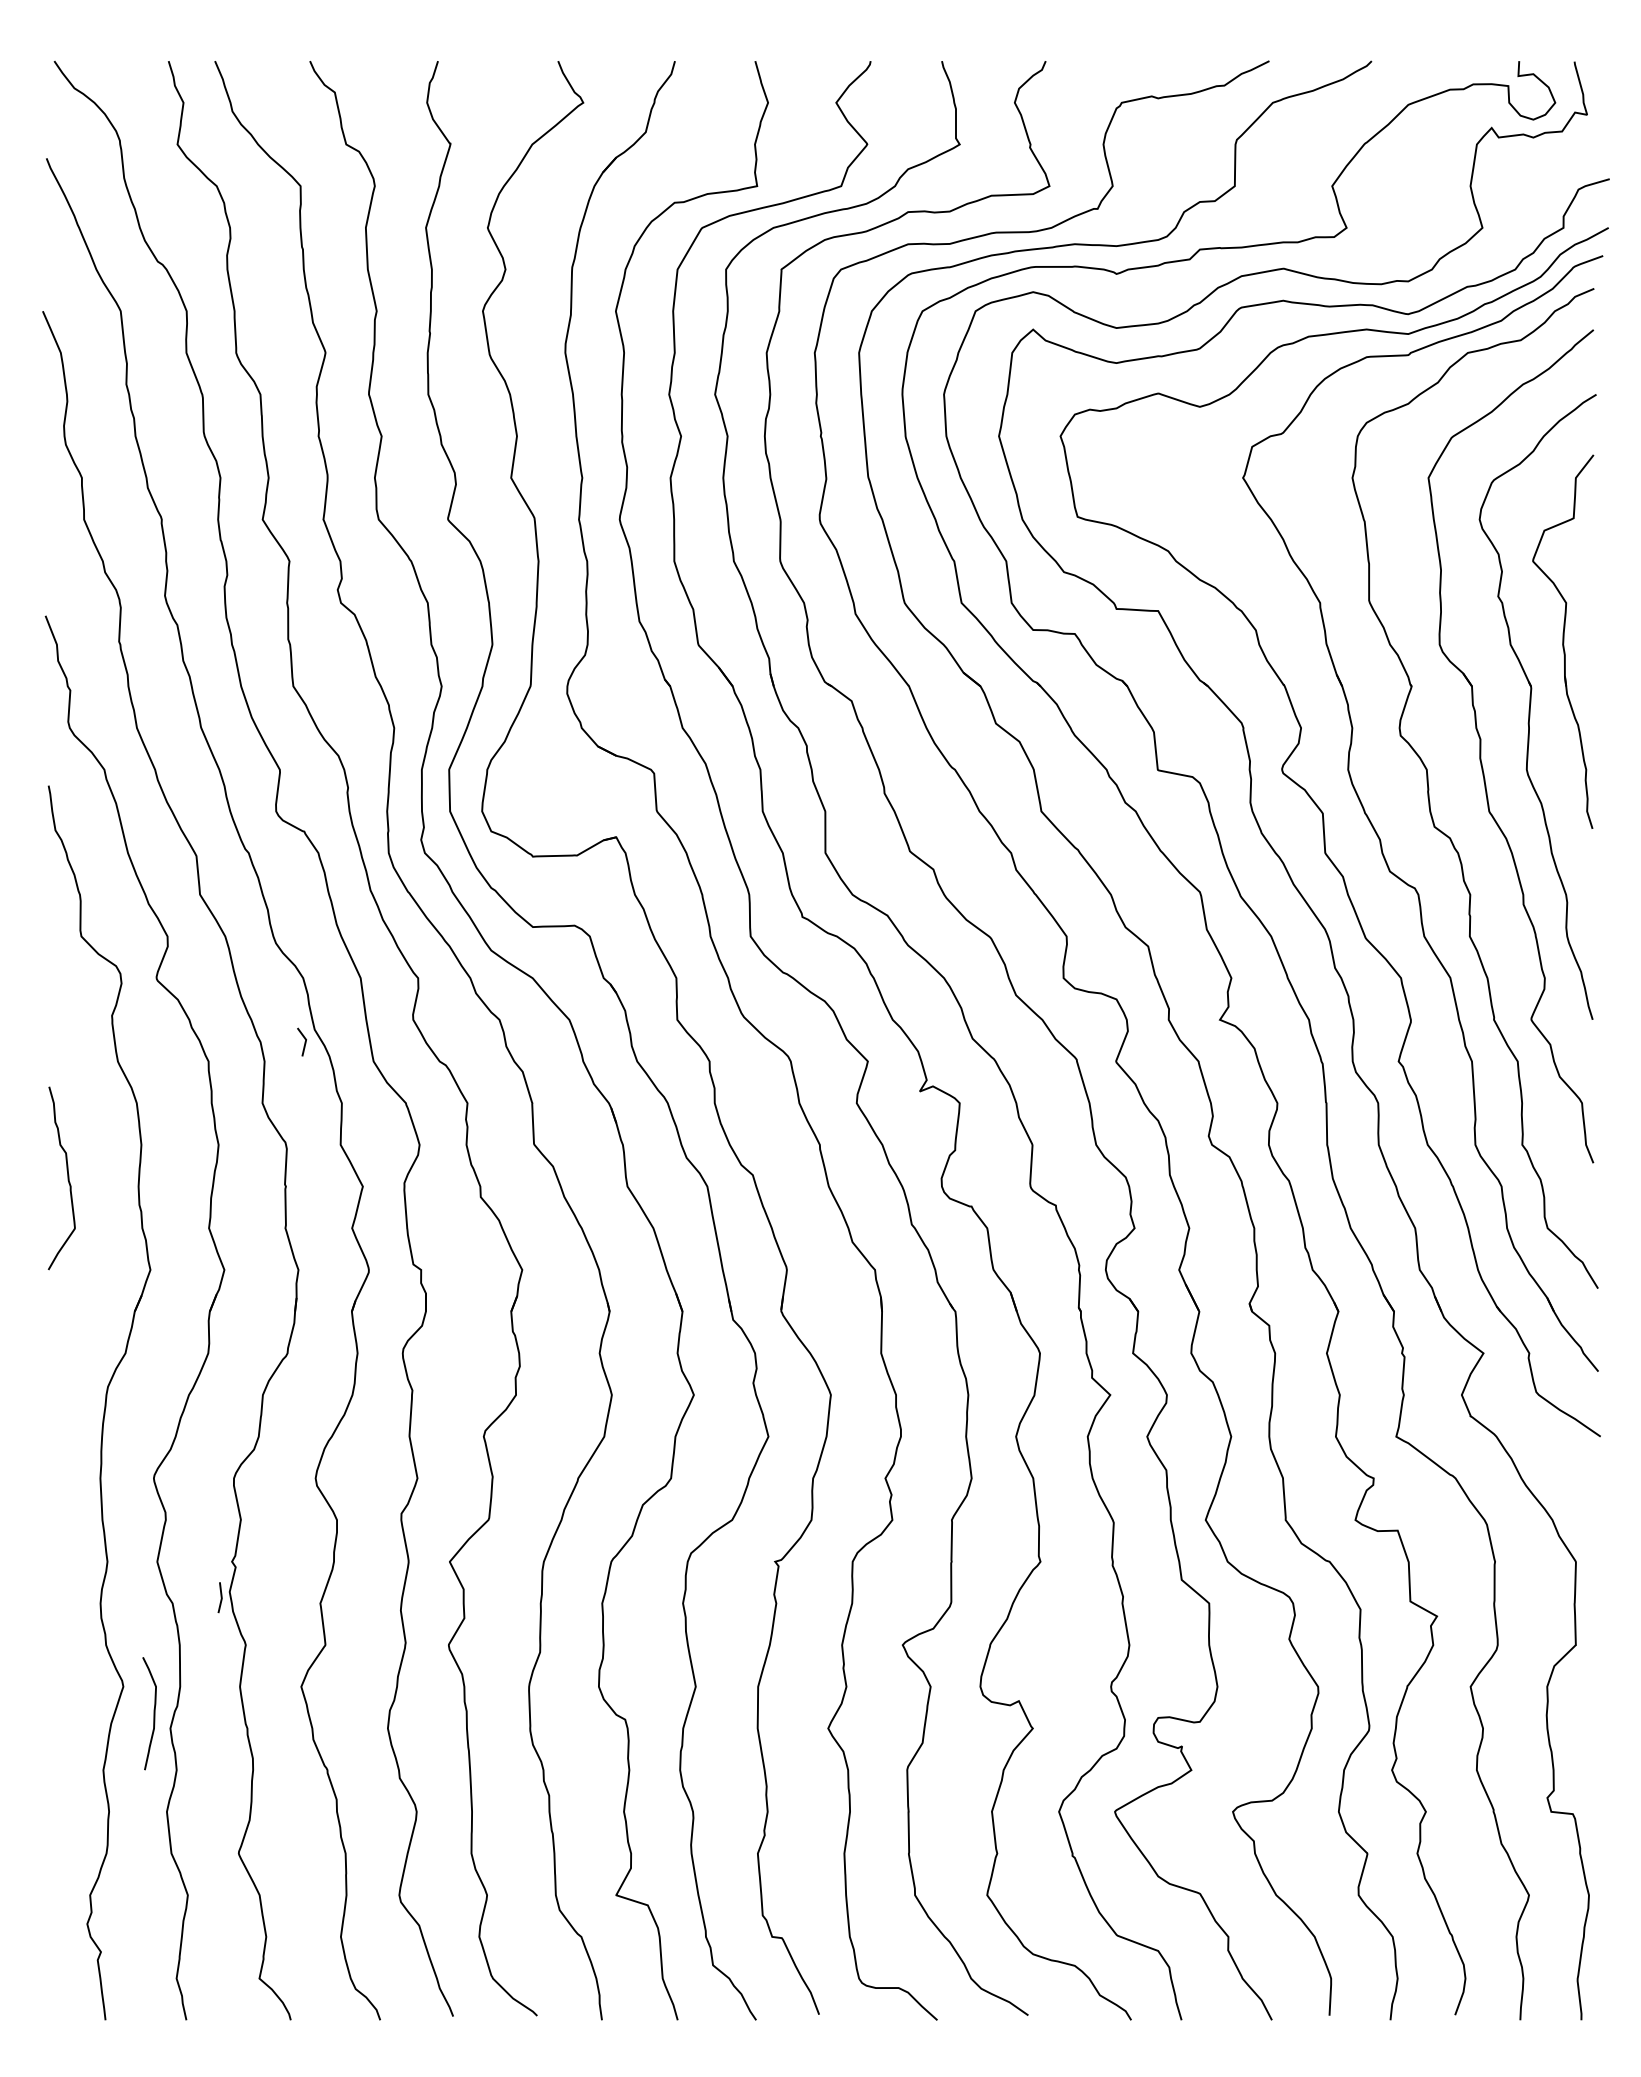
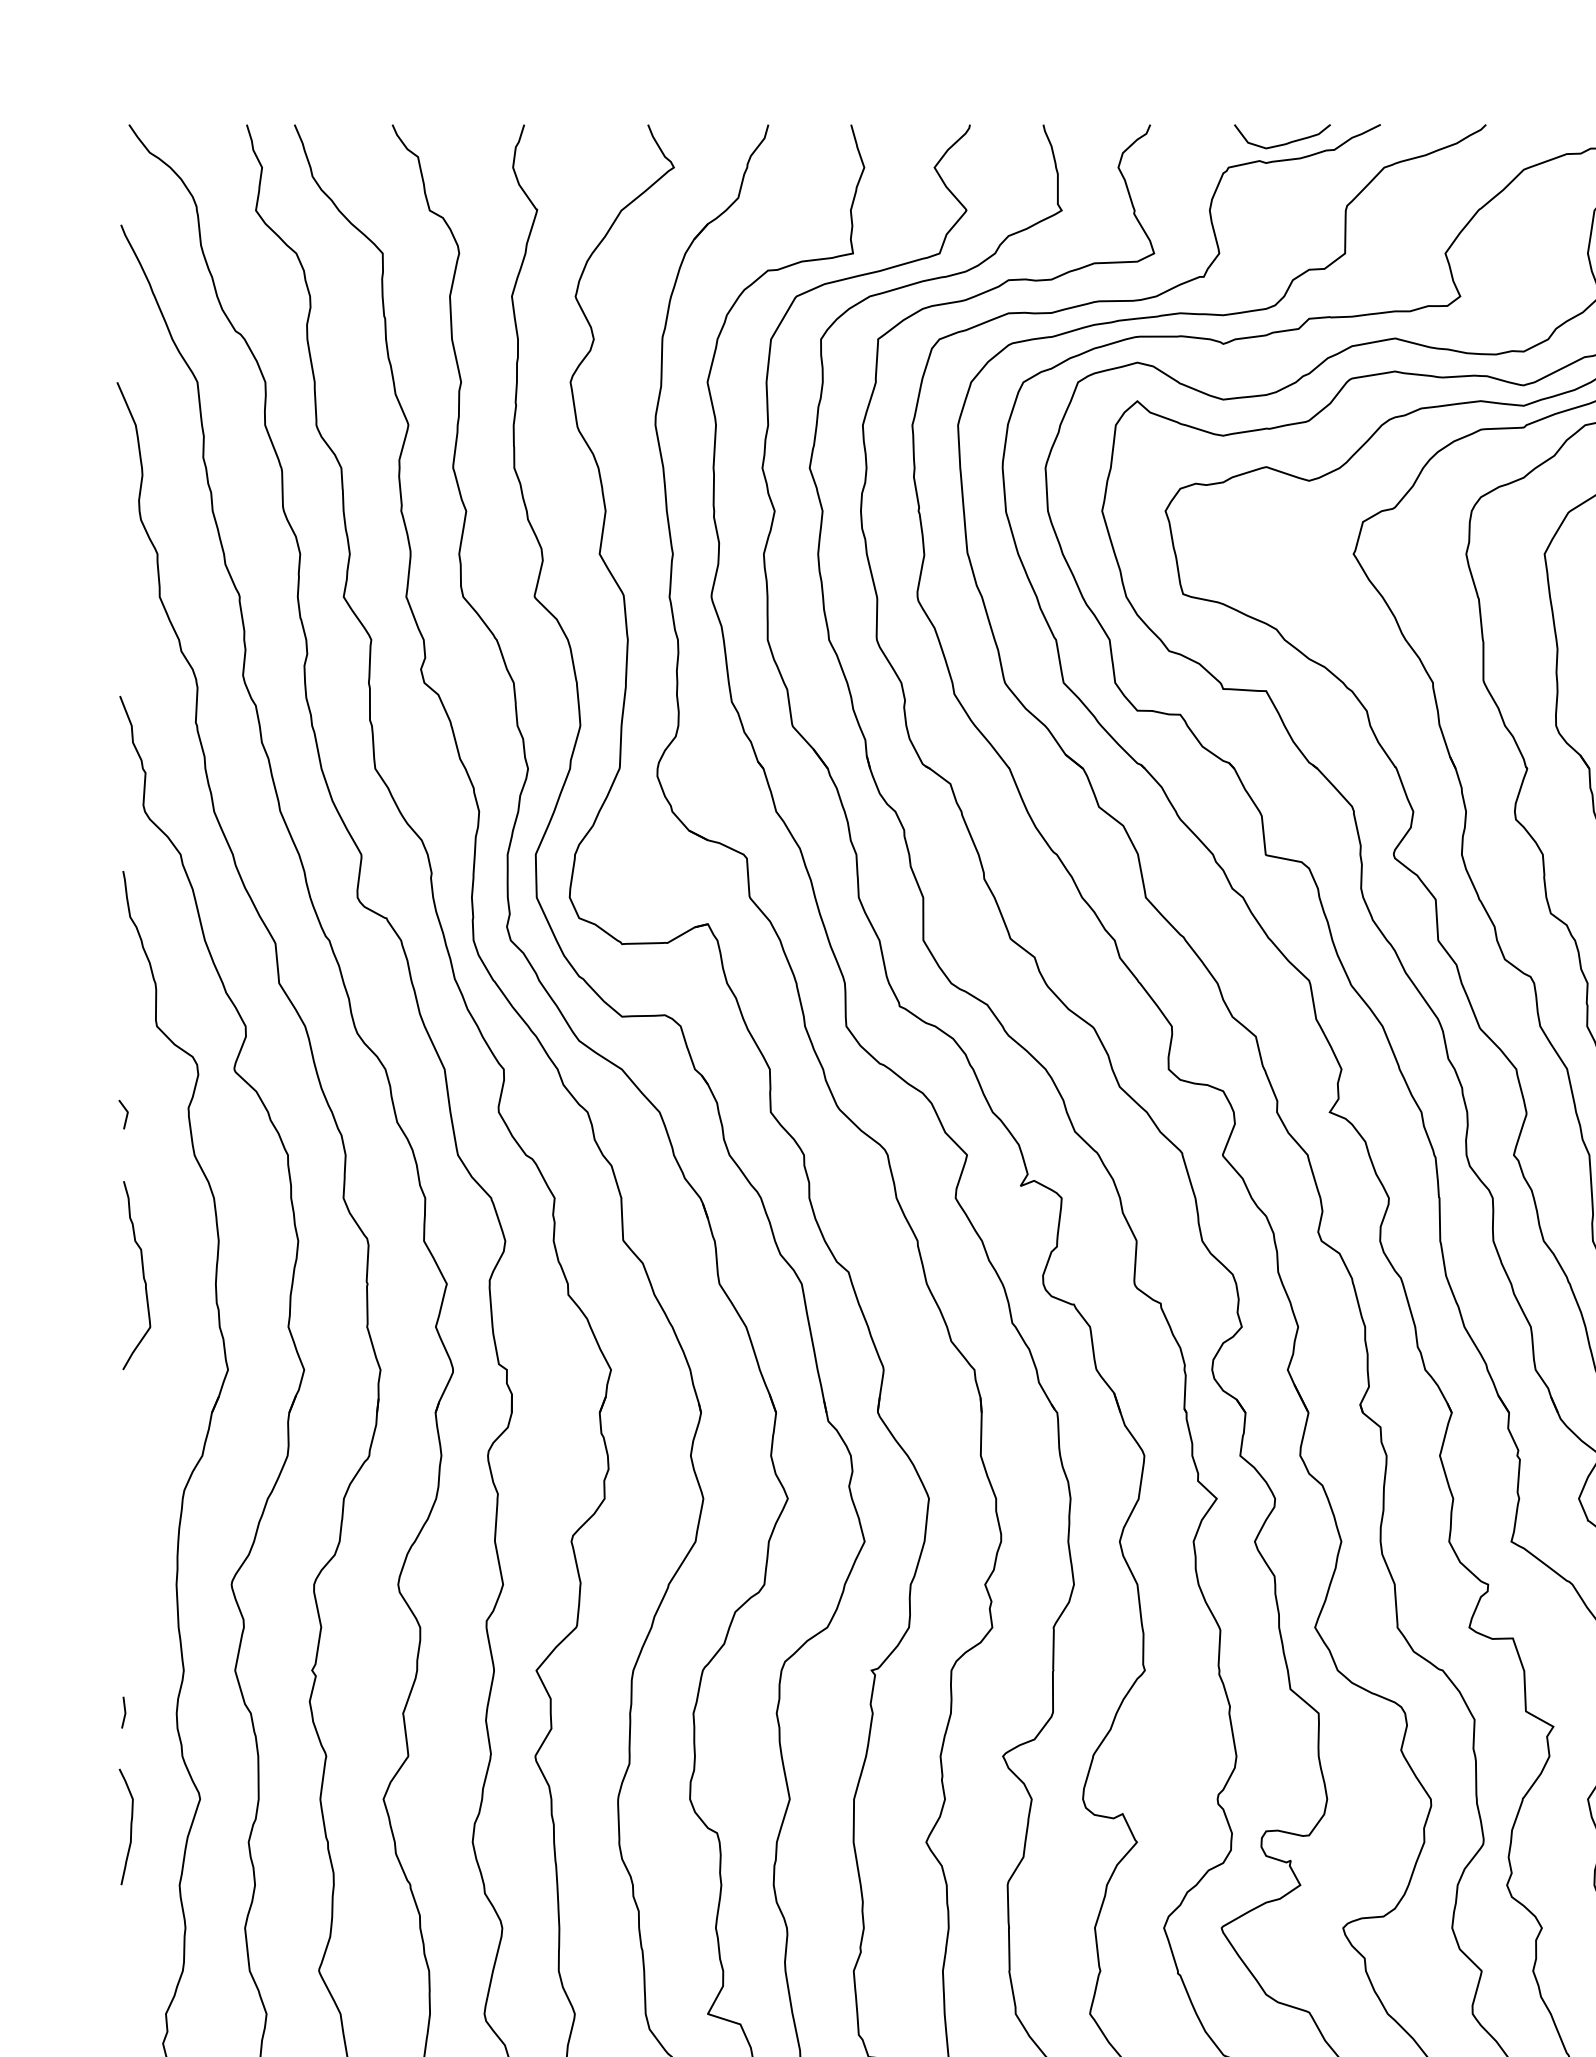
curve: (1174, 79) -> (1282, 143), added
line: (304, 1041) -> (126, 1113), moved
line: (220, 1597) -> (124, 1712), moved
curve: (153, 1713) -> (130, 1826), moved

